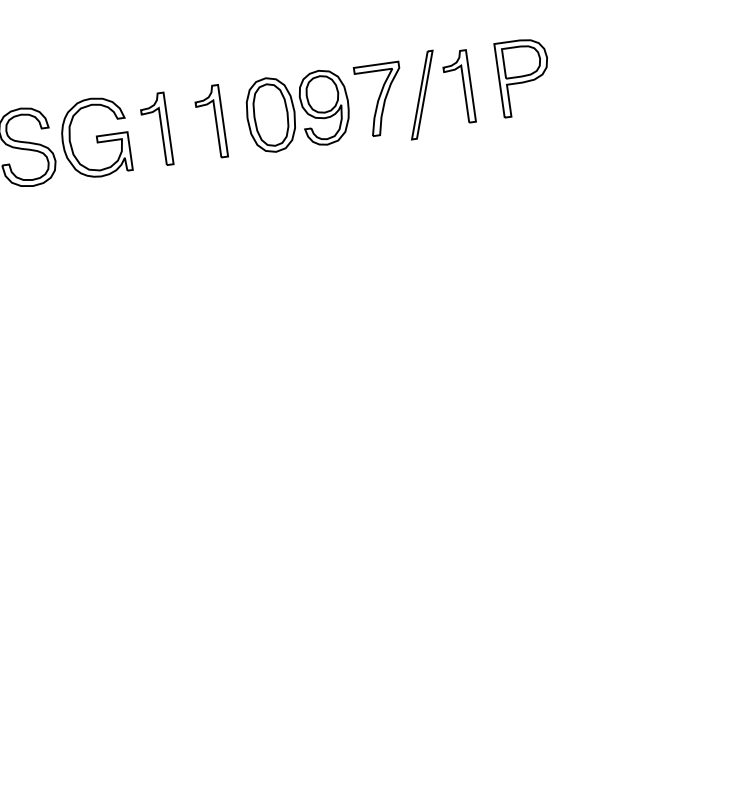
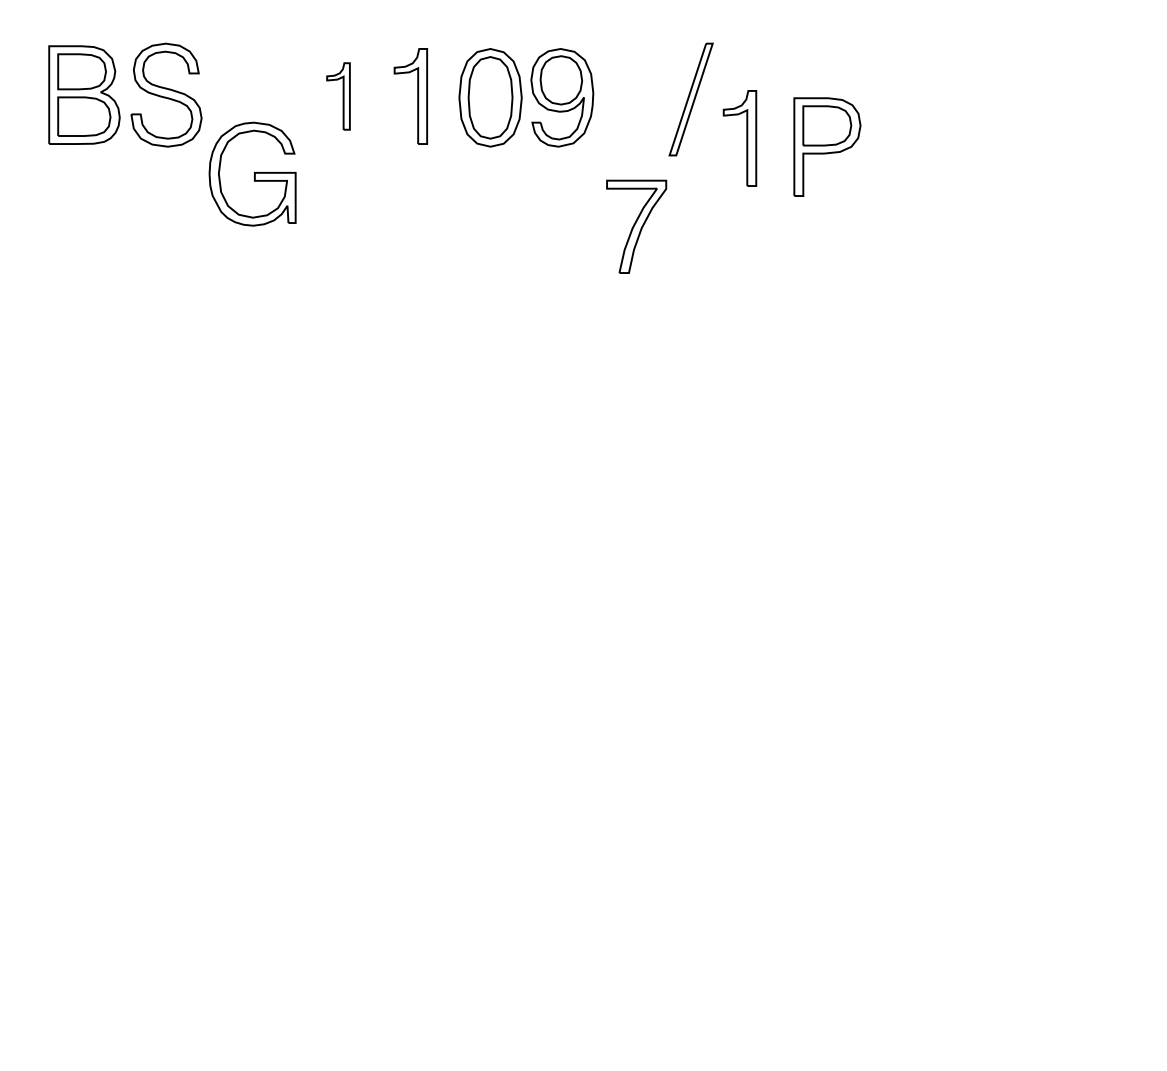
part: (524, 76) -> (827, 146), moved
part: (463, 86) -> (746, 138), moved
part: (380, 99) -> (636, 226), moved
part: (156, 130) -> (338, 96), size x0.7
part: (95, 137) -> (252, 173), moved

